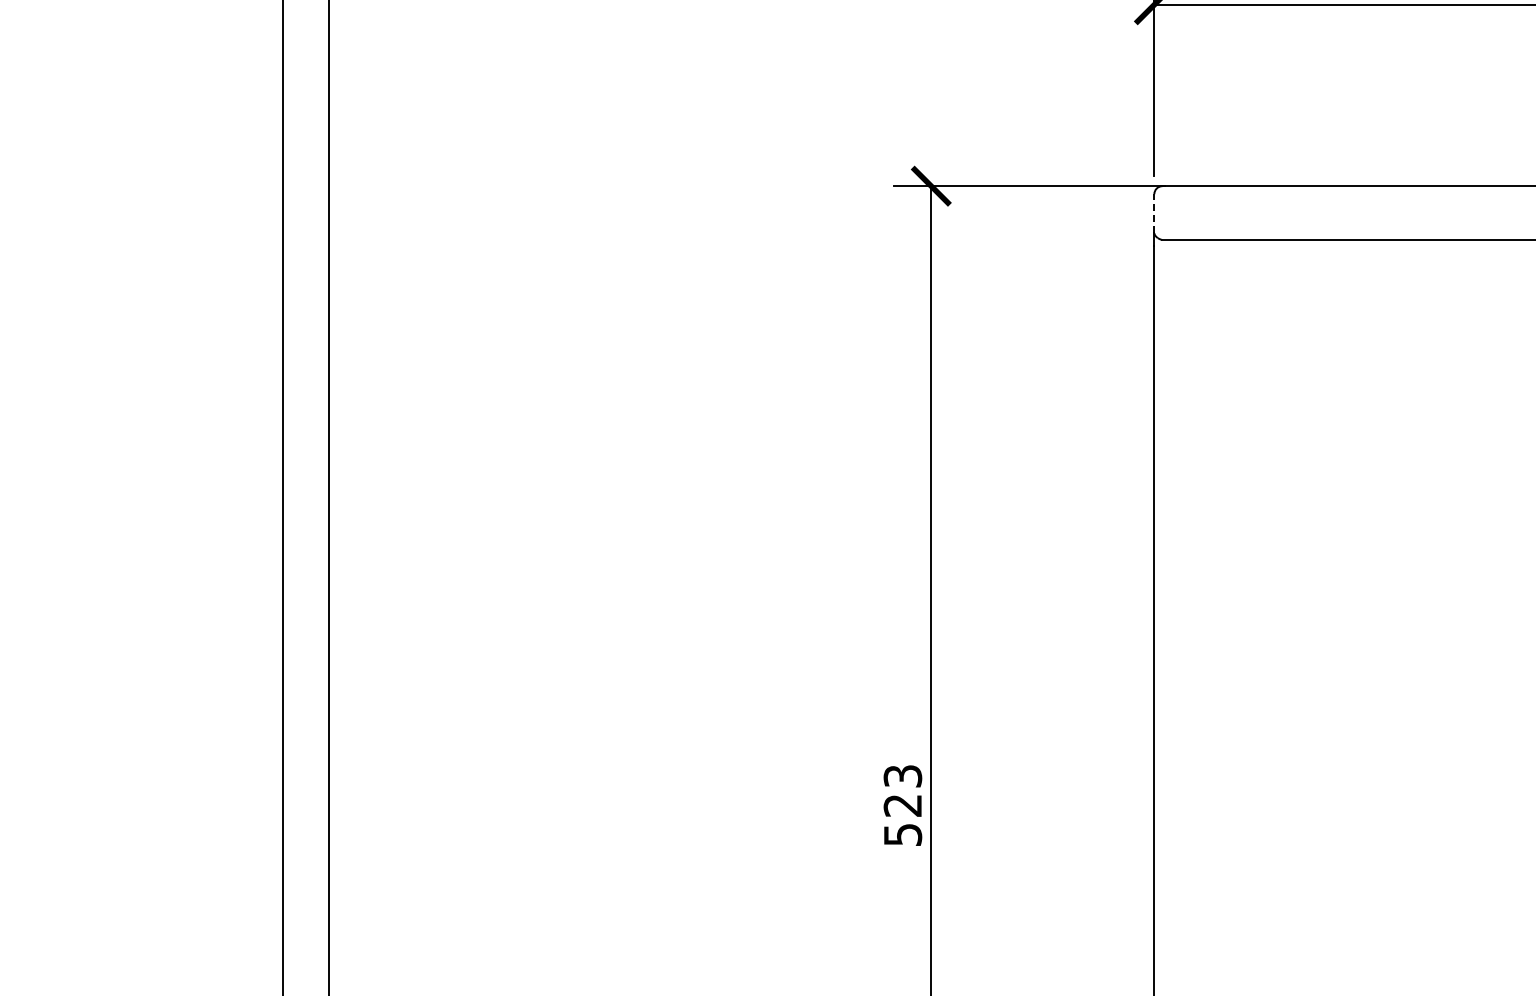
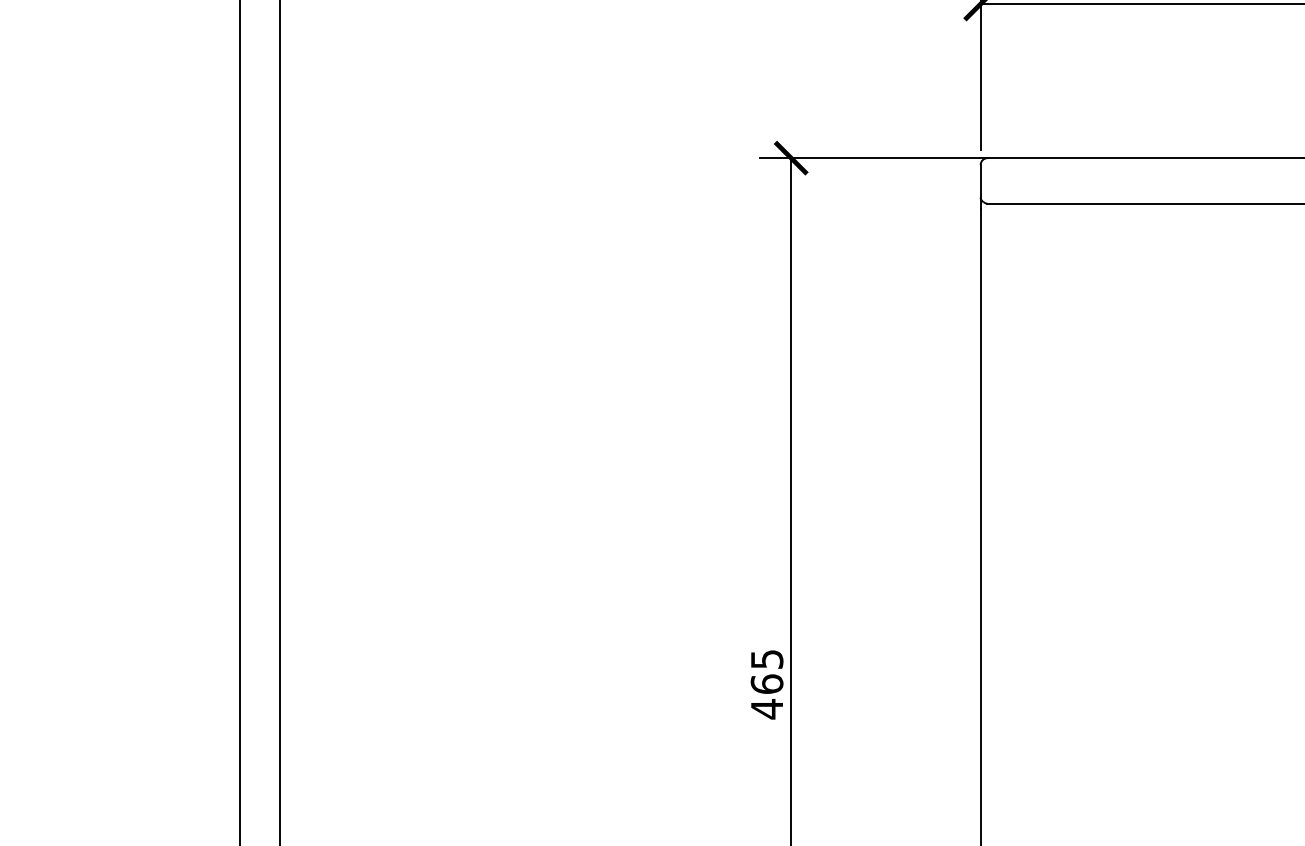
line: (1154, 213) -> (980, 181), dashed -> solid
text: (902, 806) -> (766, 685), 523 -> 465

